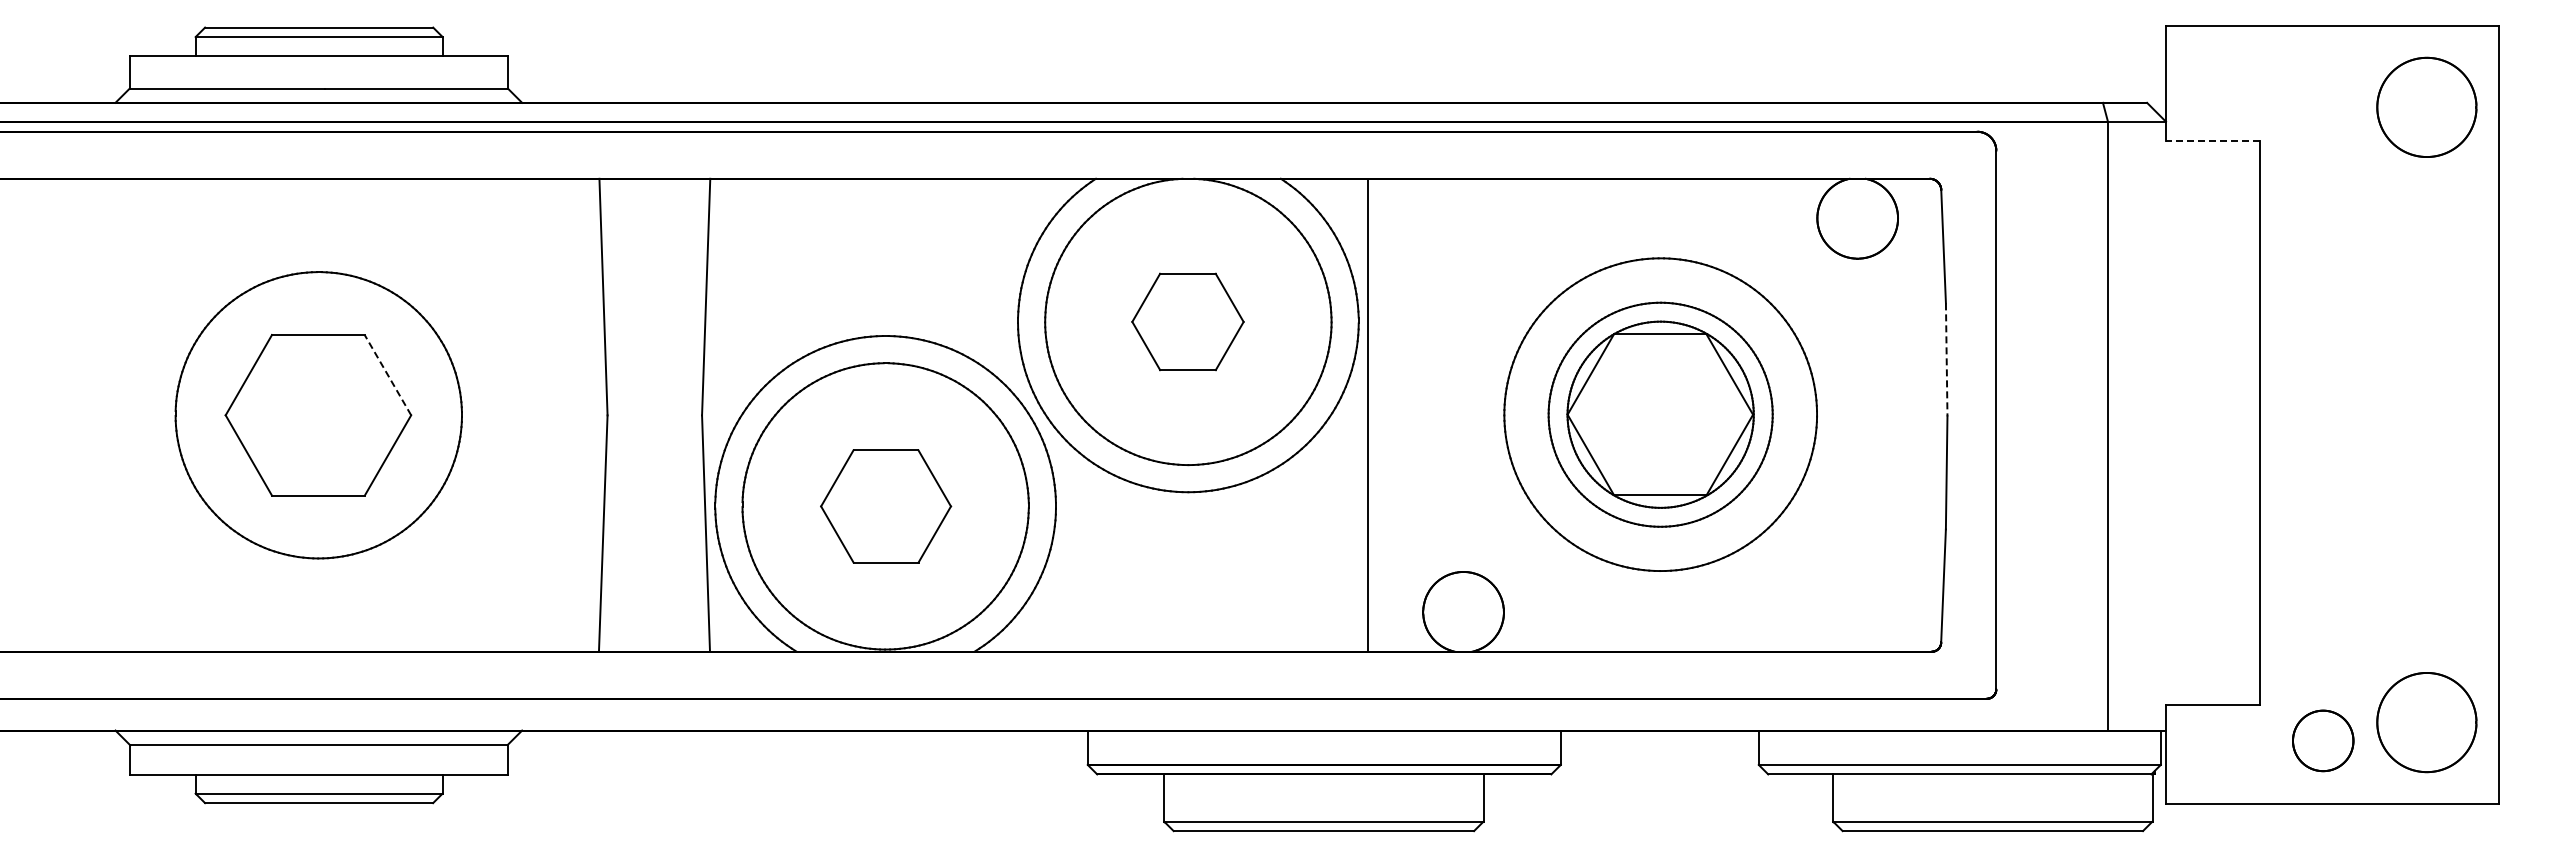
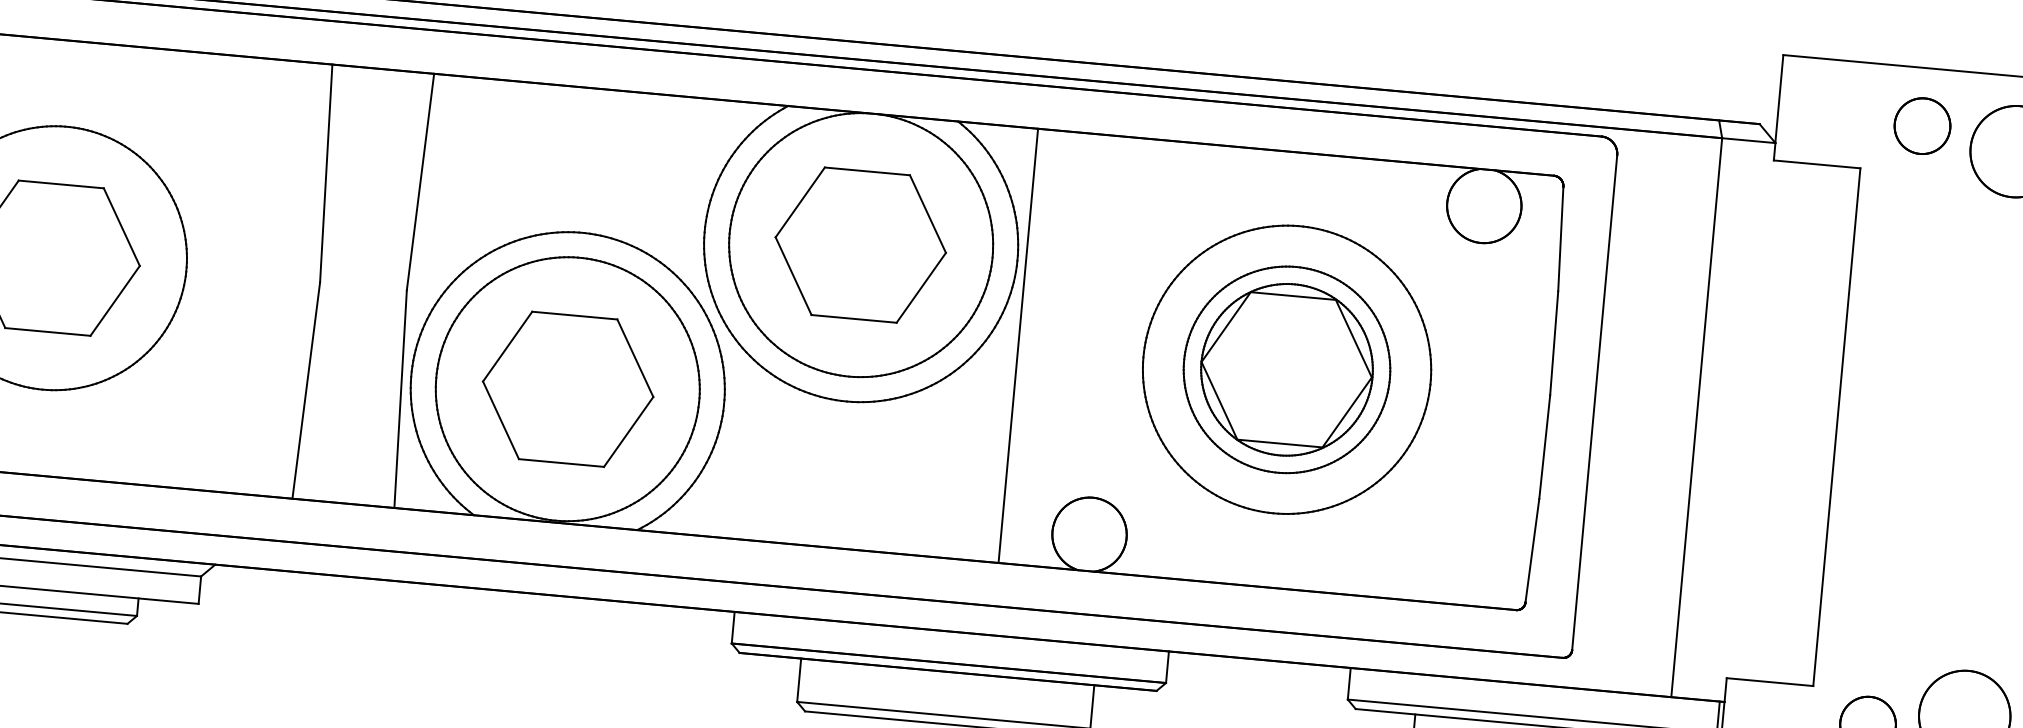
part: (2323, 88) -> (1922, 125), added
line: (2212, 140) -> (1816, 164), dashed -> solid
part: (1187, 321) -> (860, 244), size x1.67
line: (1946, 359) -> (1554, 343), dashed -> solid
line: (387, 374) -> (121, 226), dashed -> solid
part: (885, 506) -> (567, 389), size x1.43

